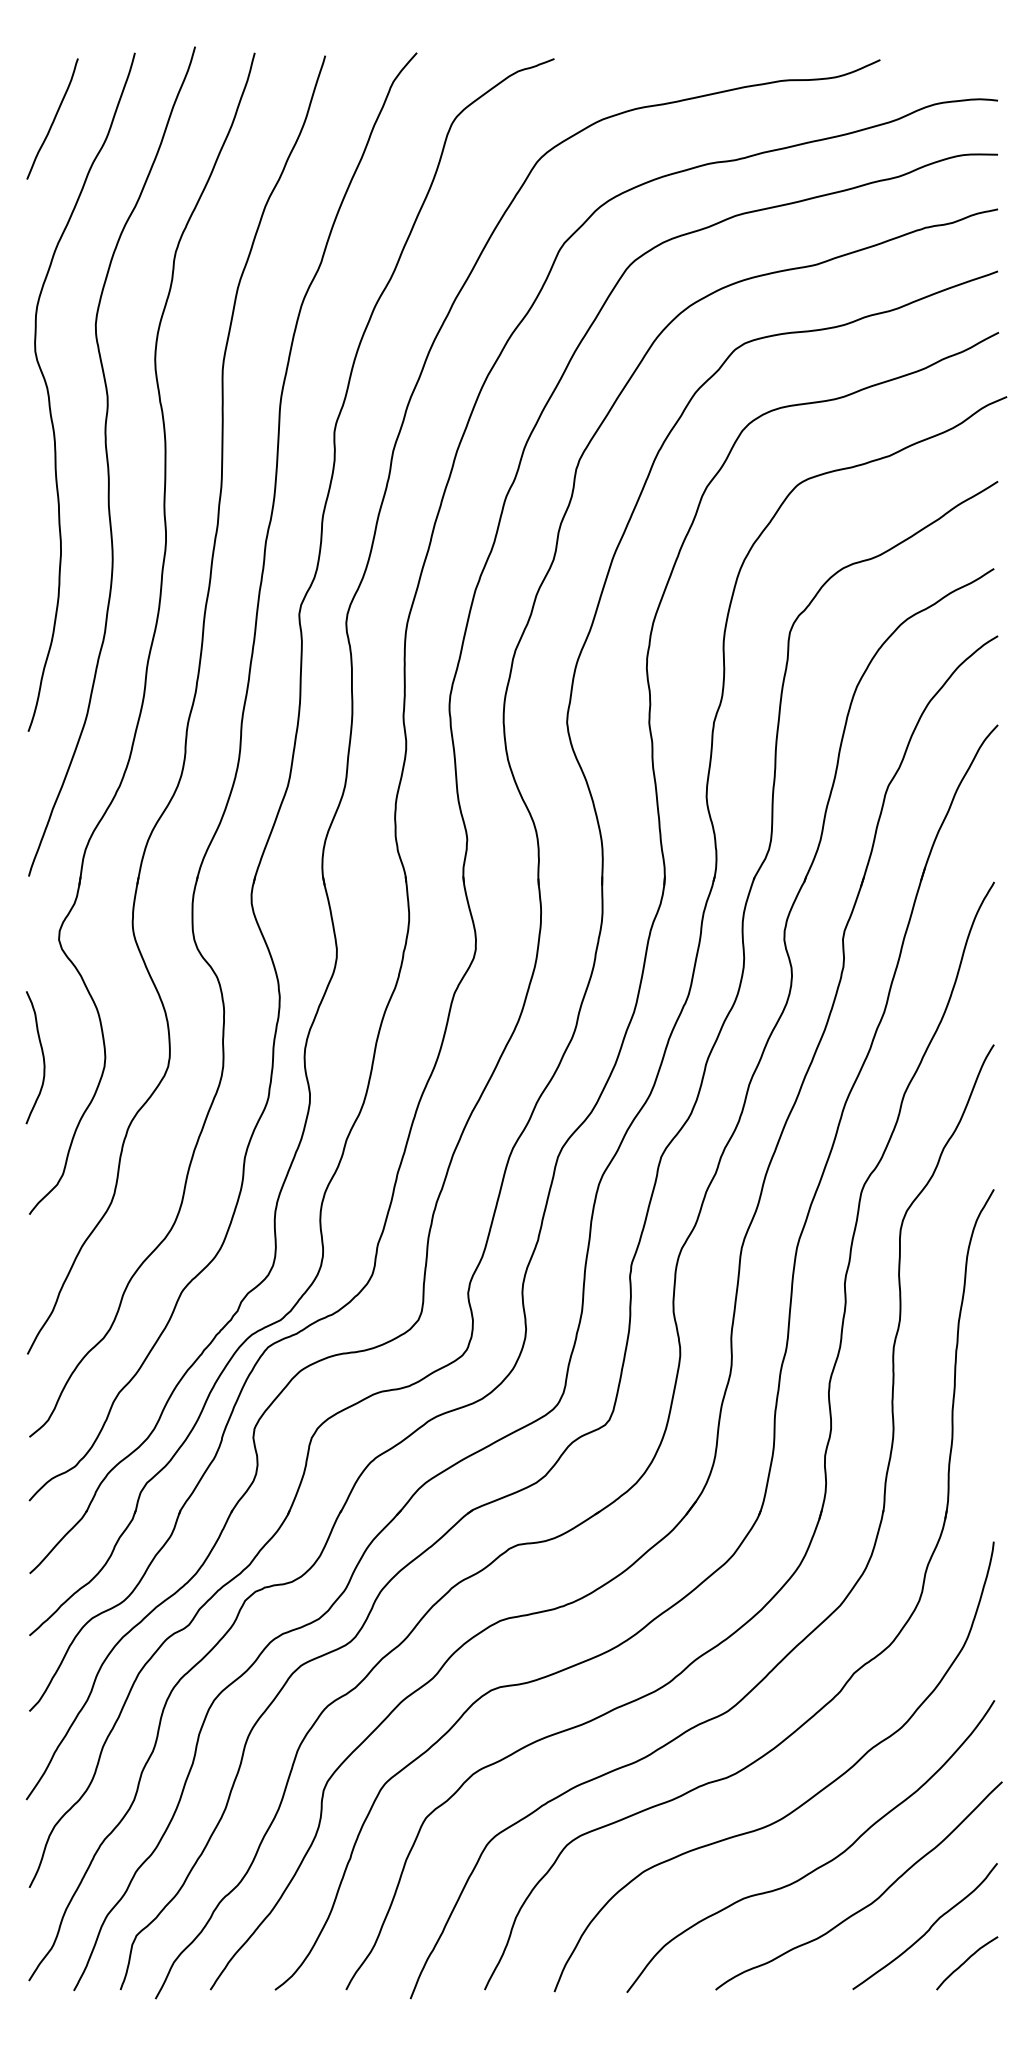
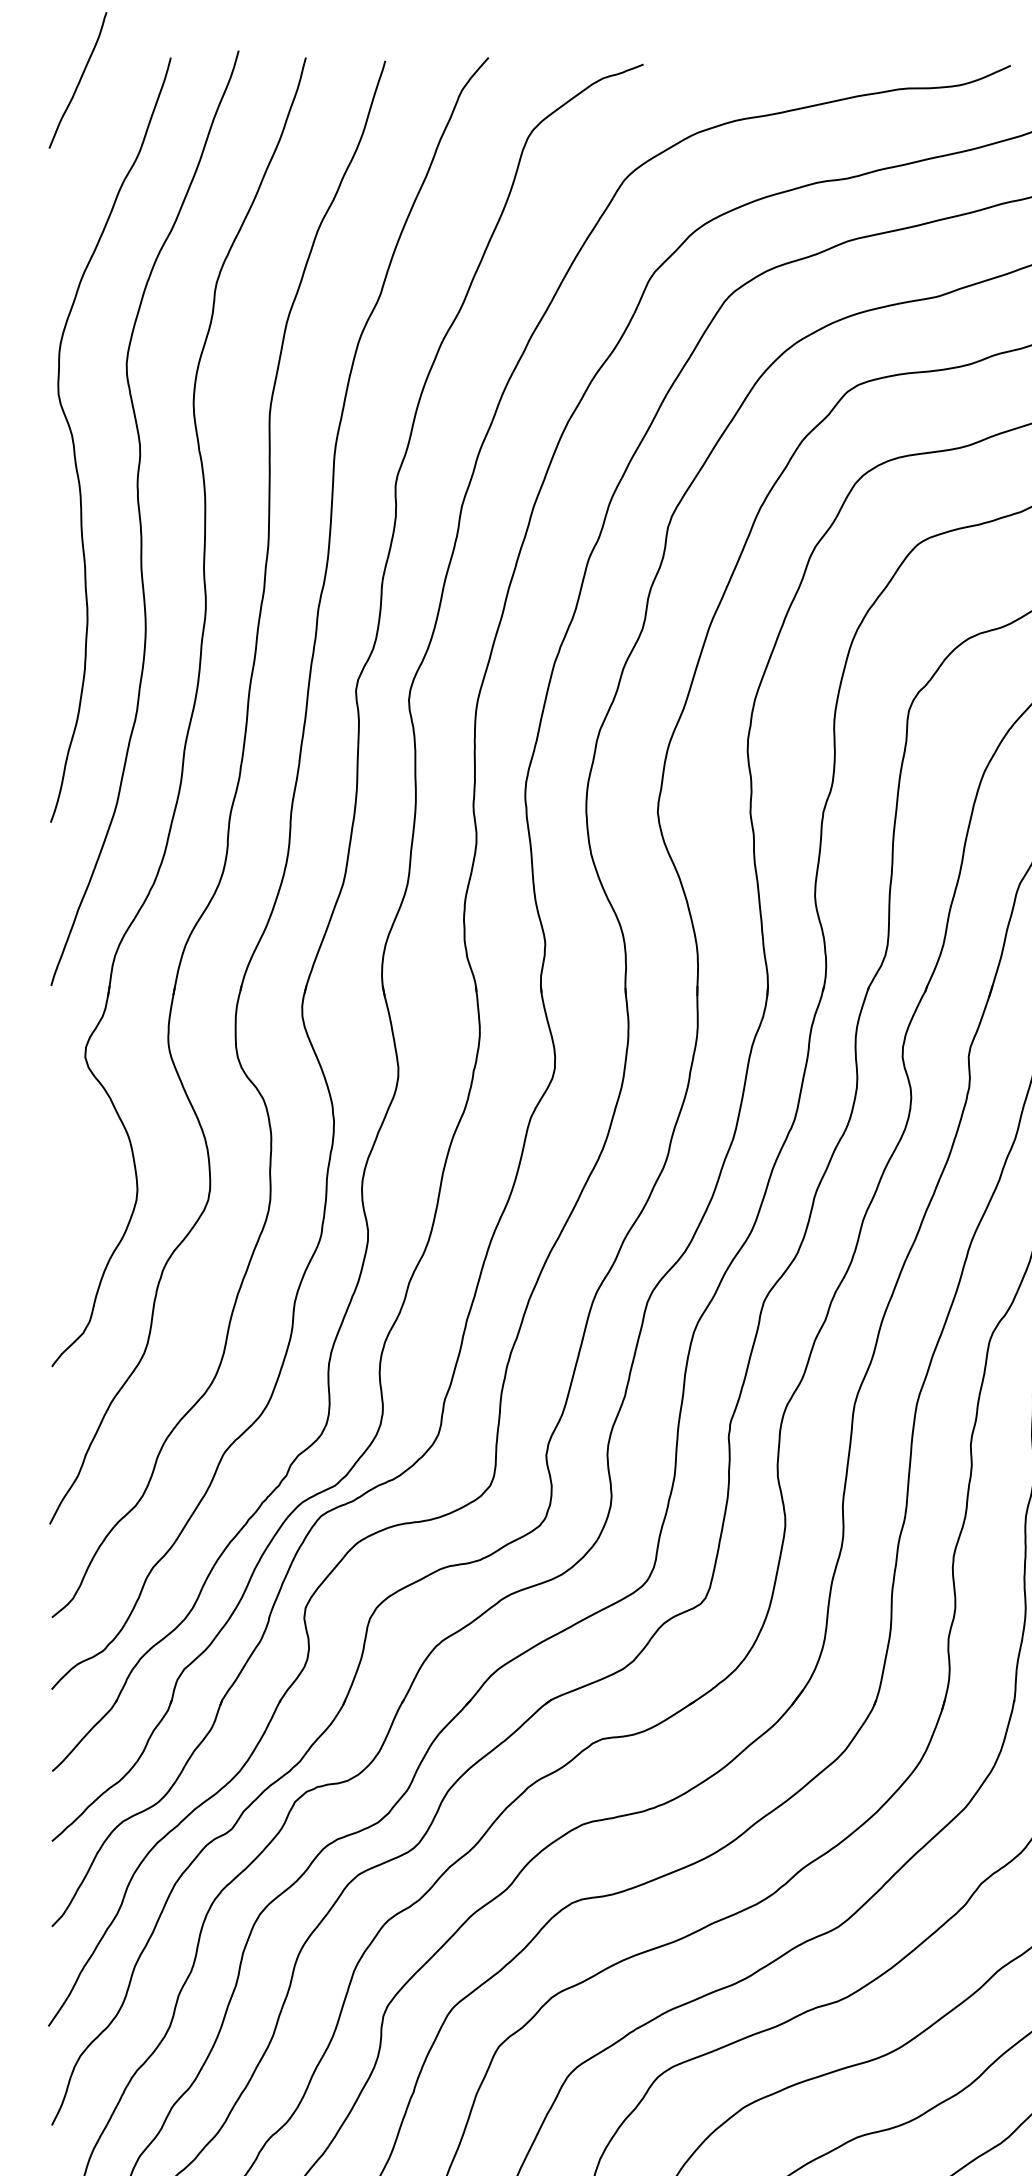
curve: (53, 118) -> (79, 79), moved
curve: (42, 1057) -> (66, 1189), removed

